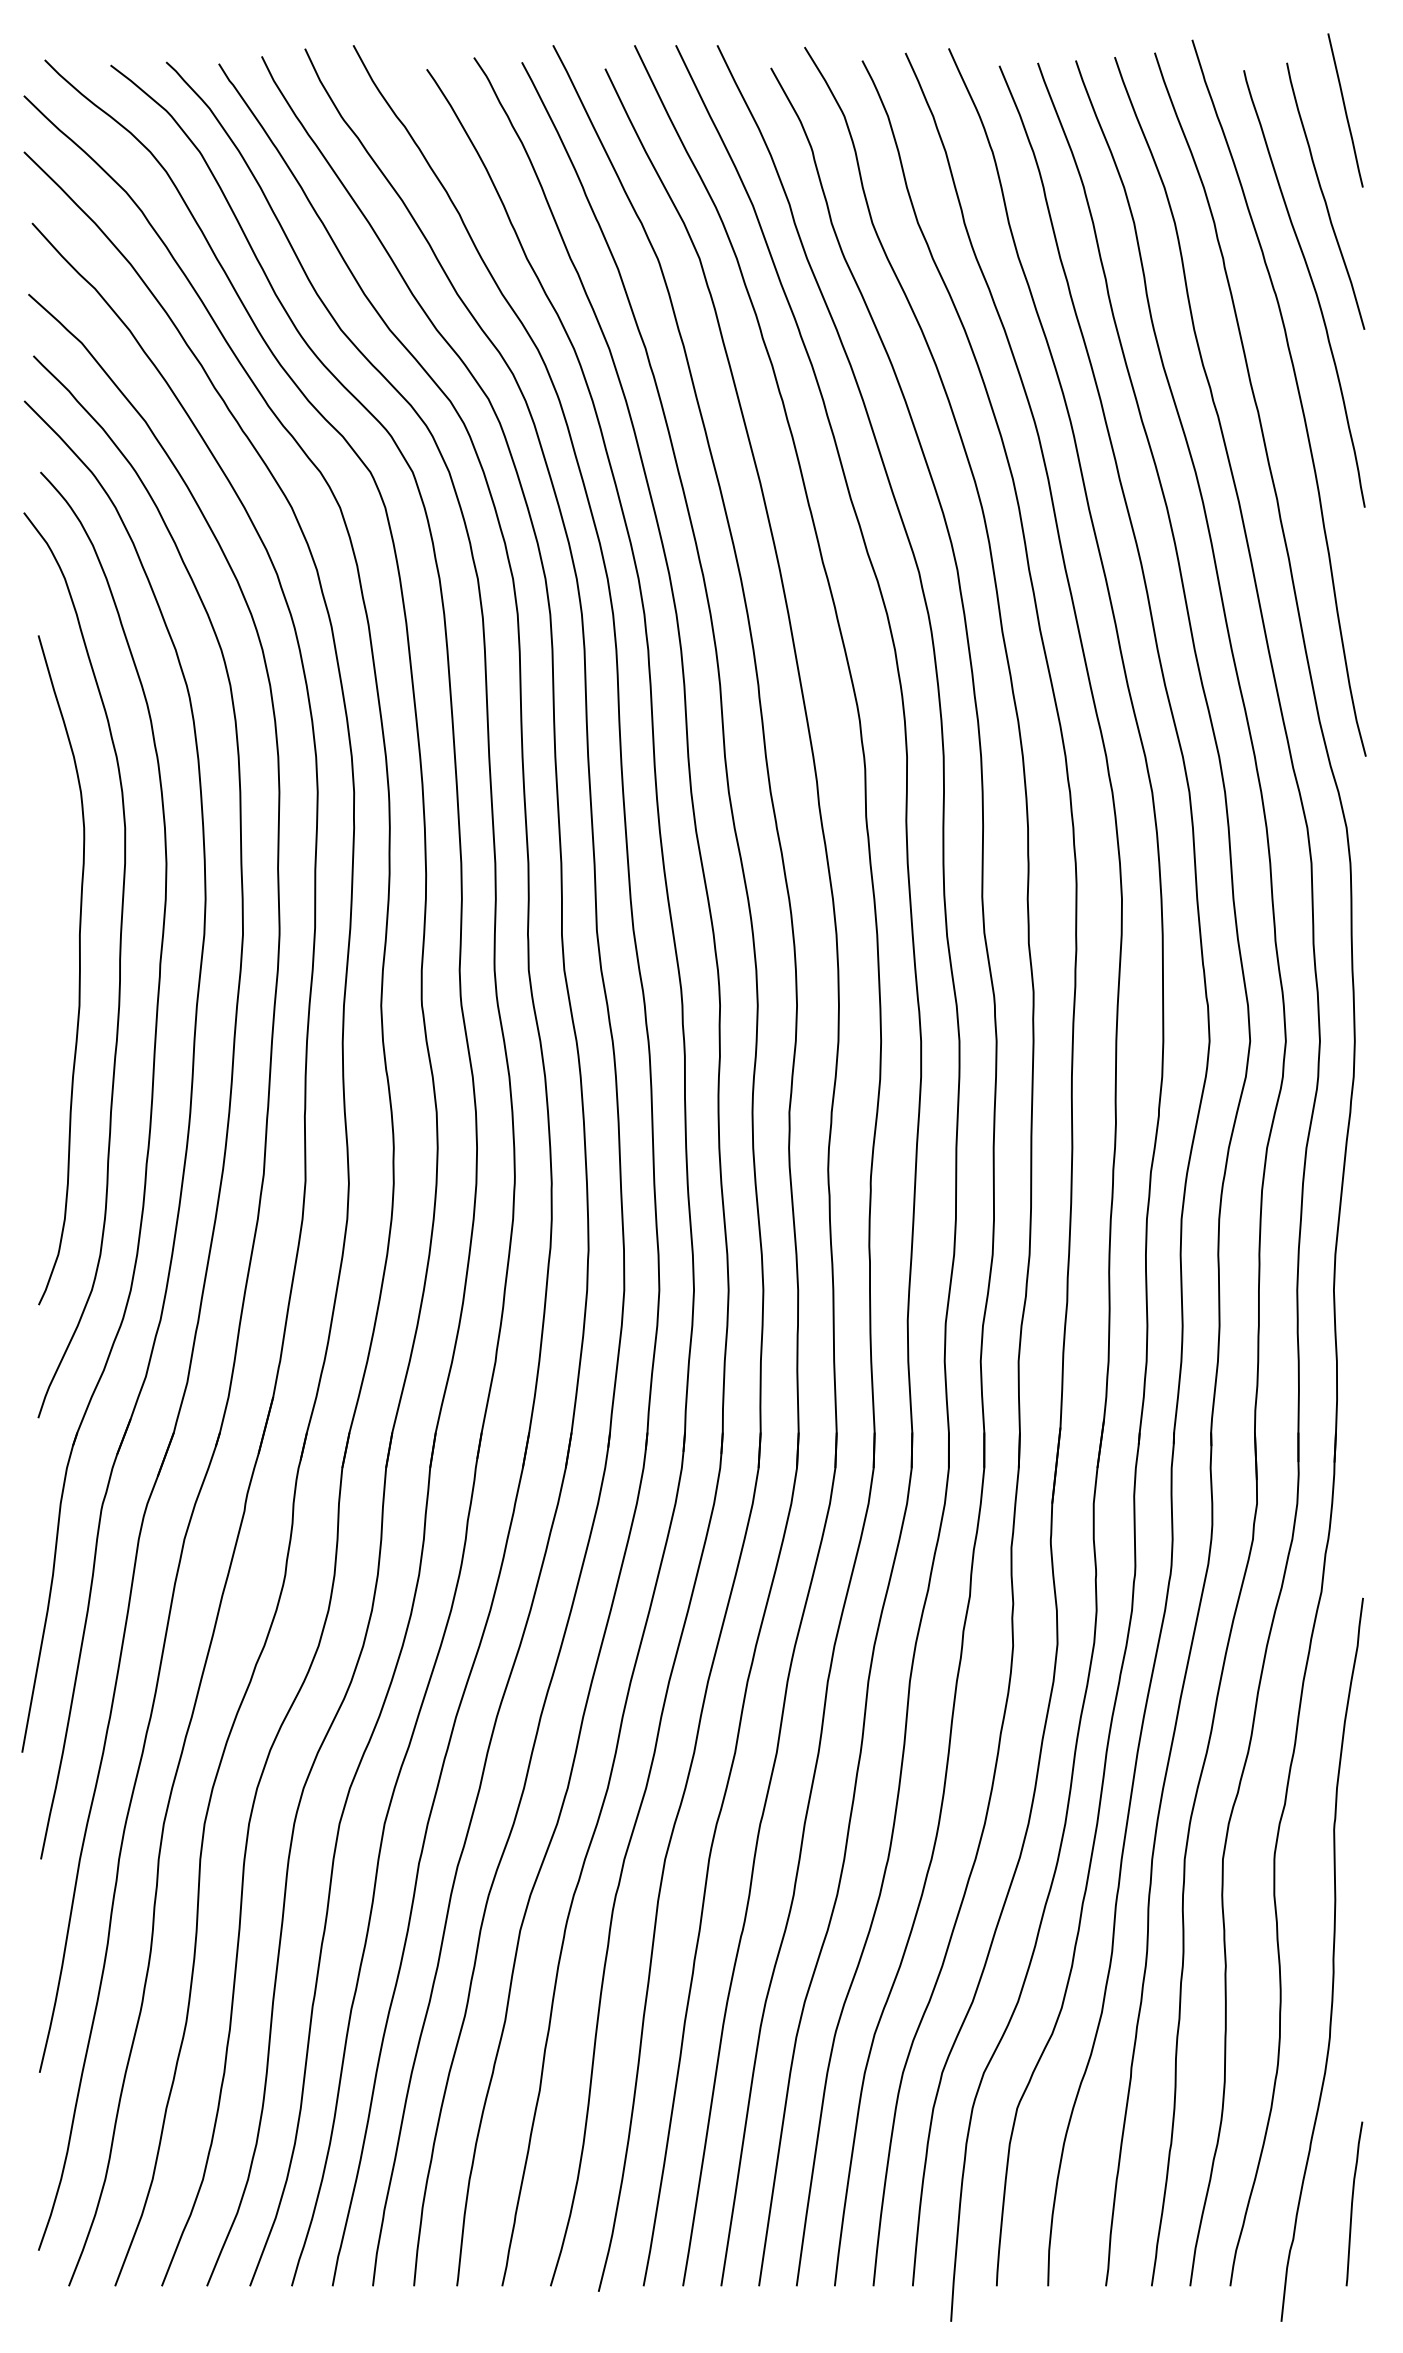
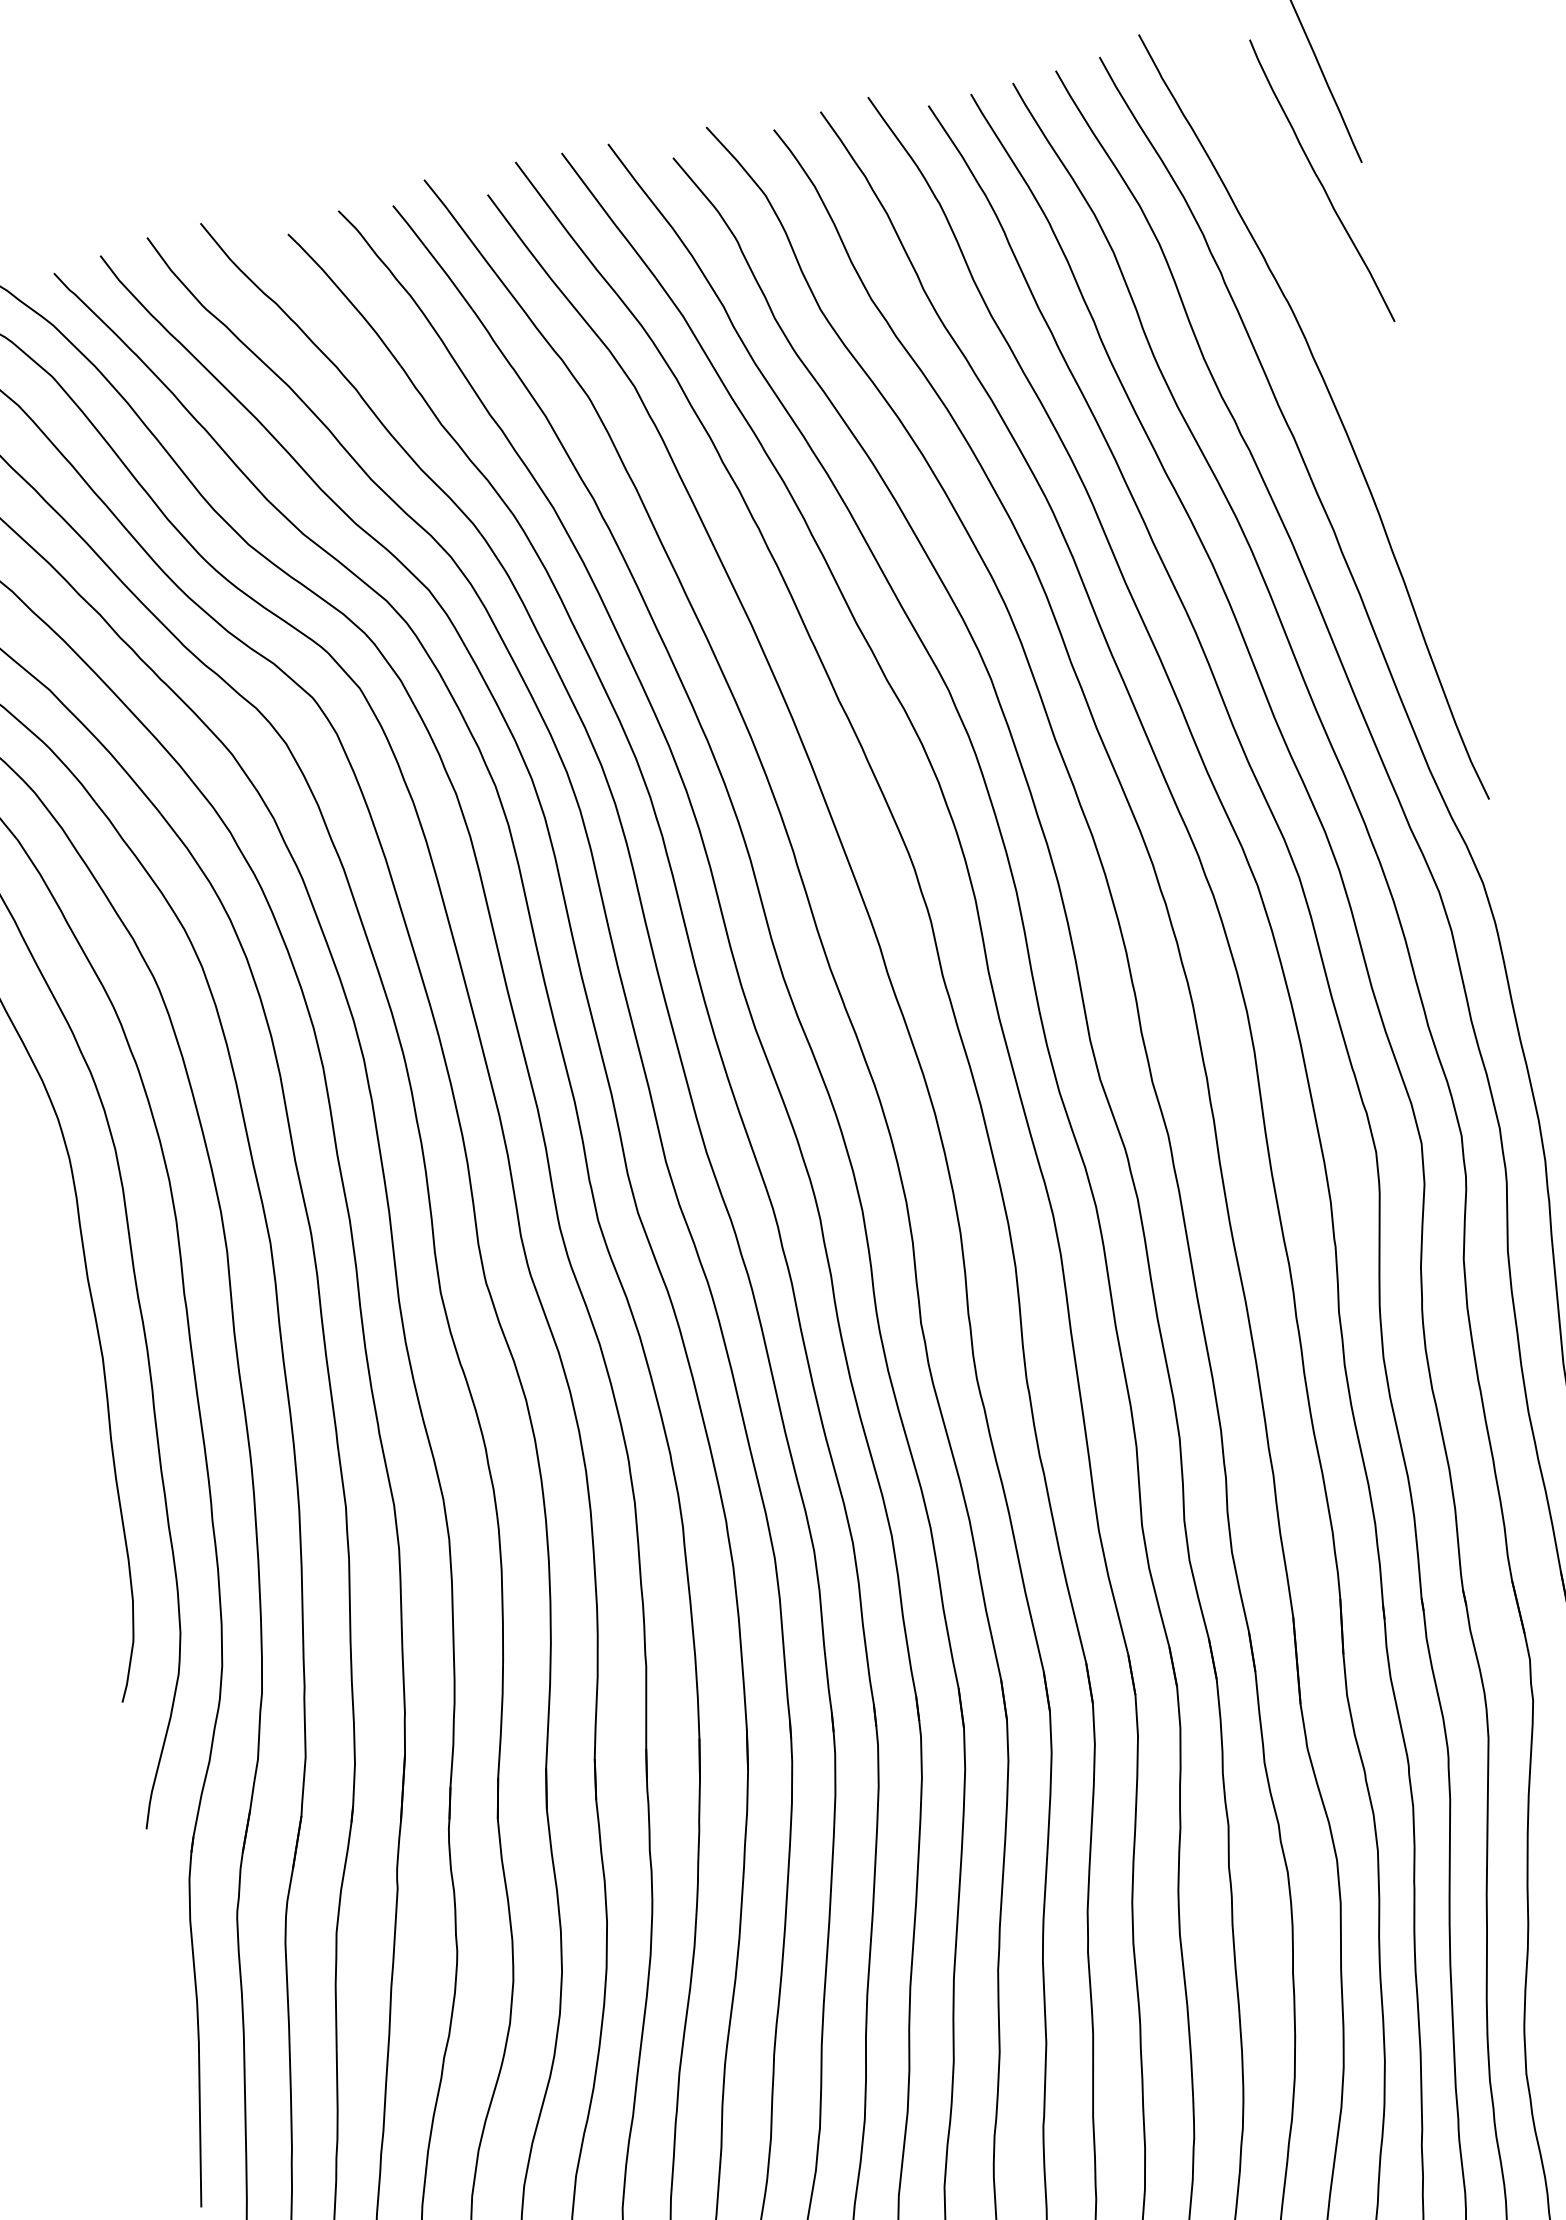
curve: (1312, 285) -> (1326, 283), removed

